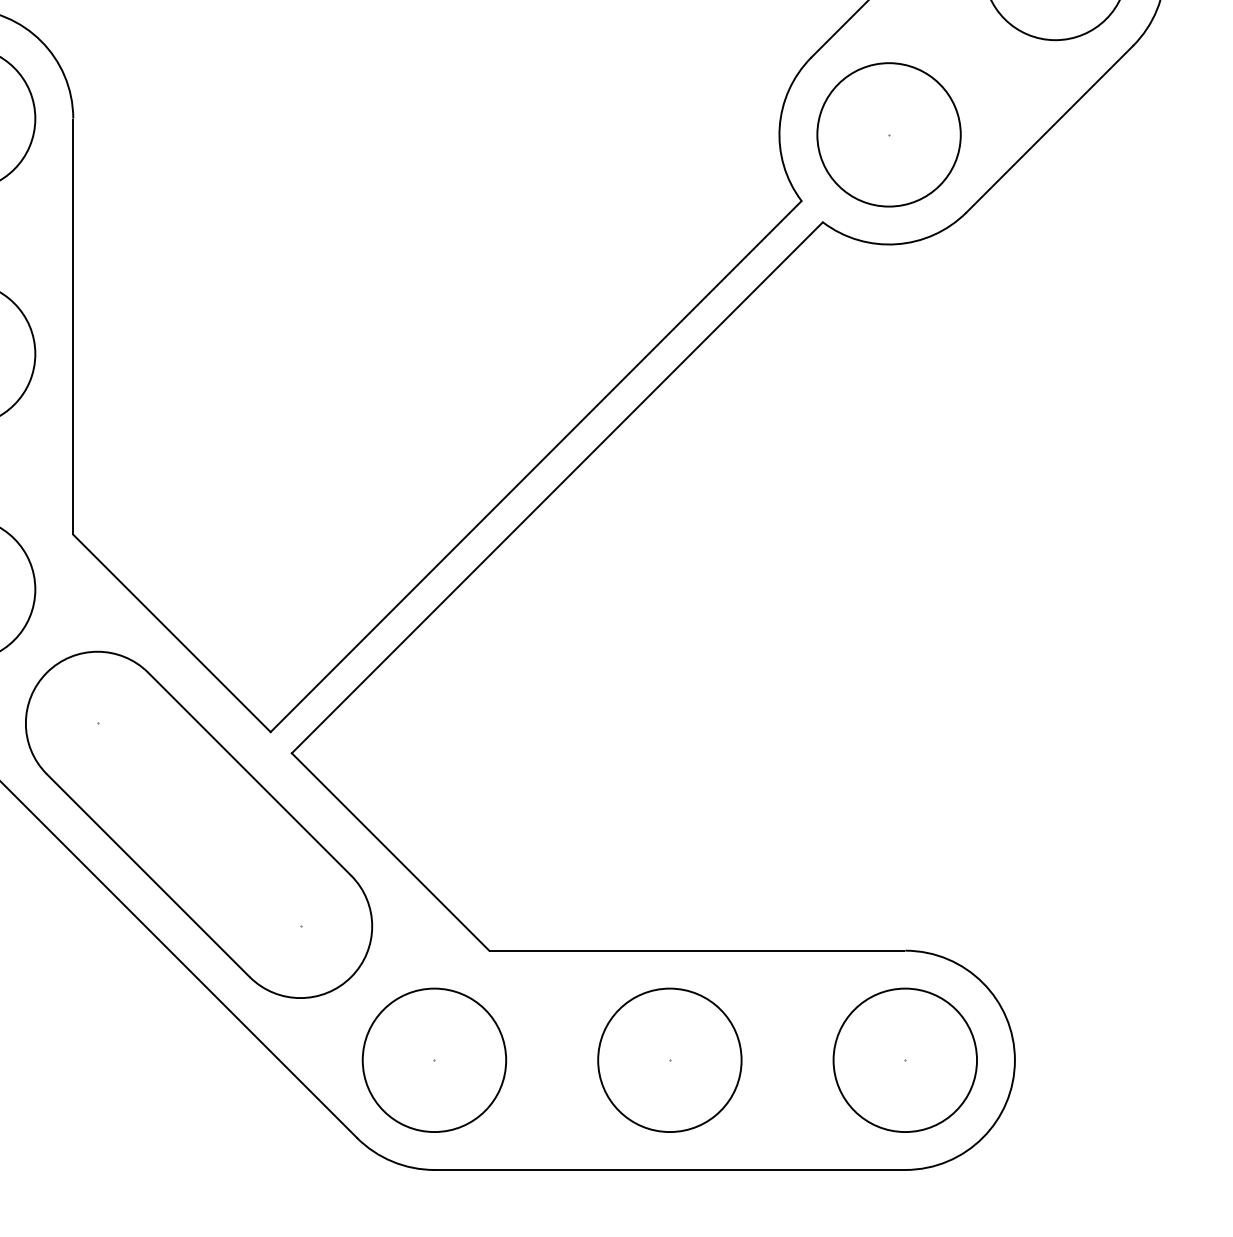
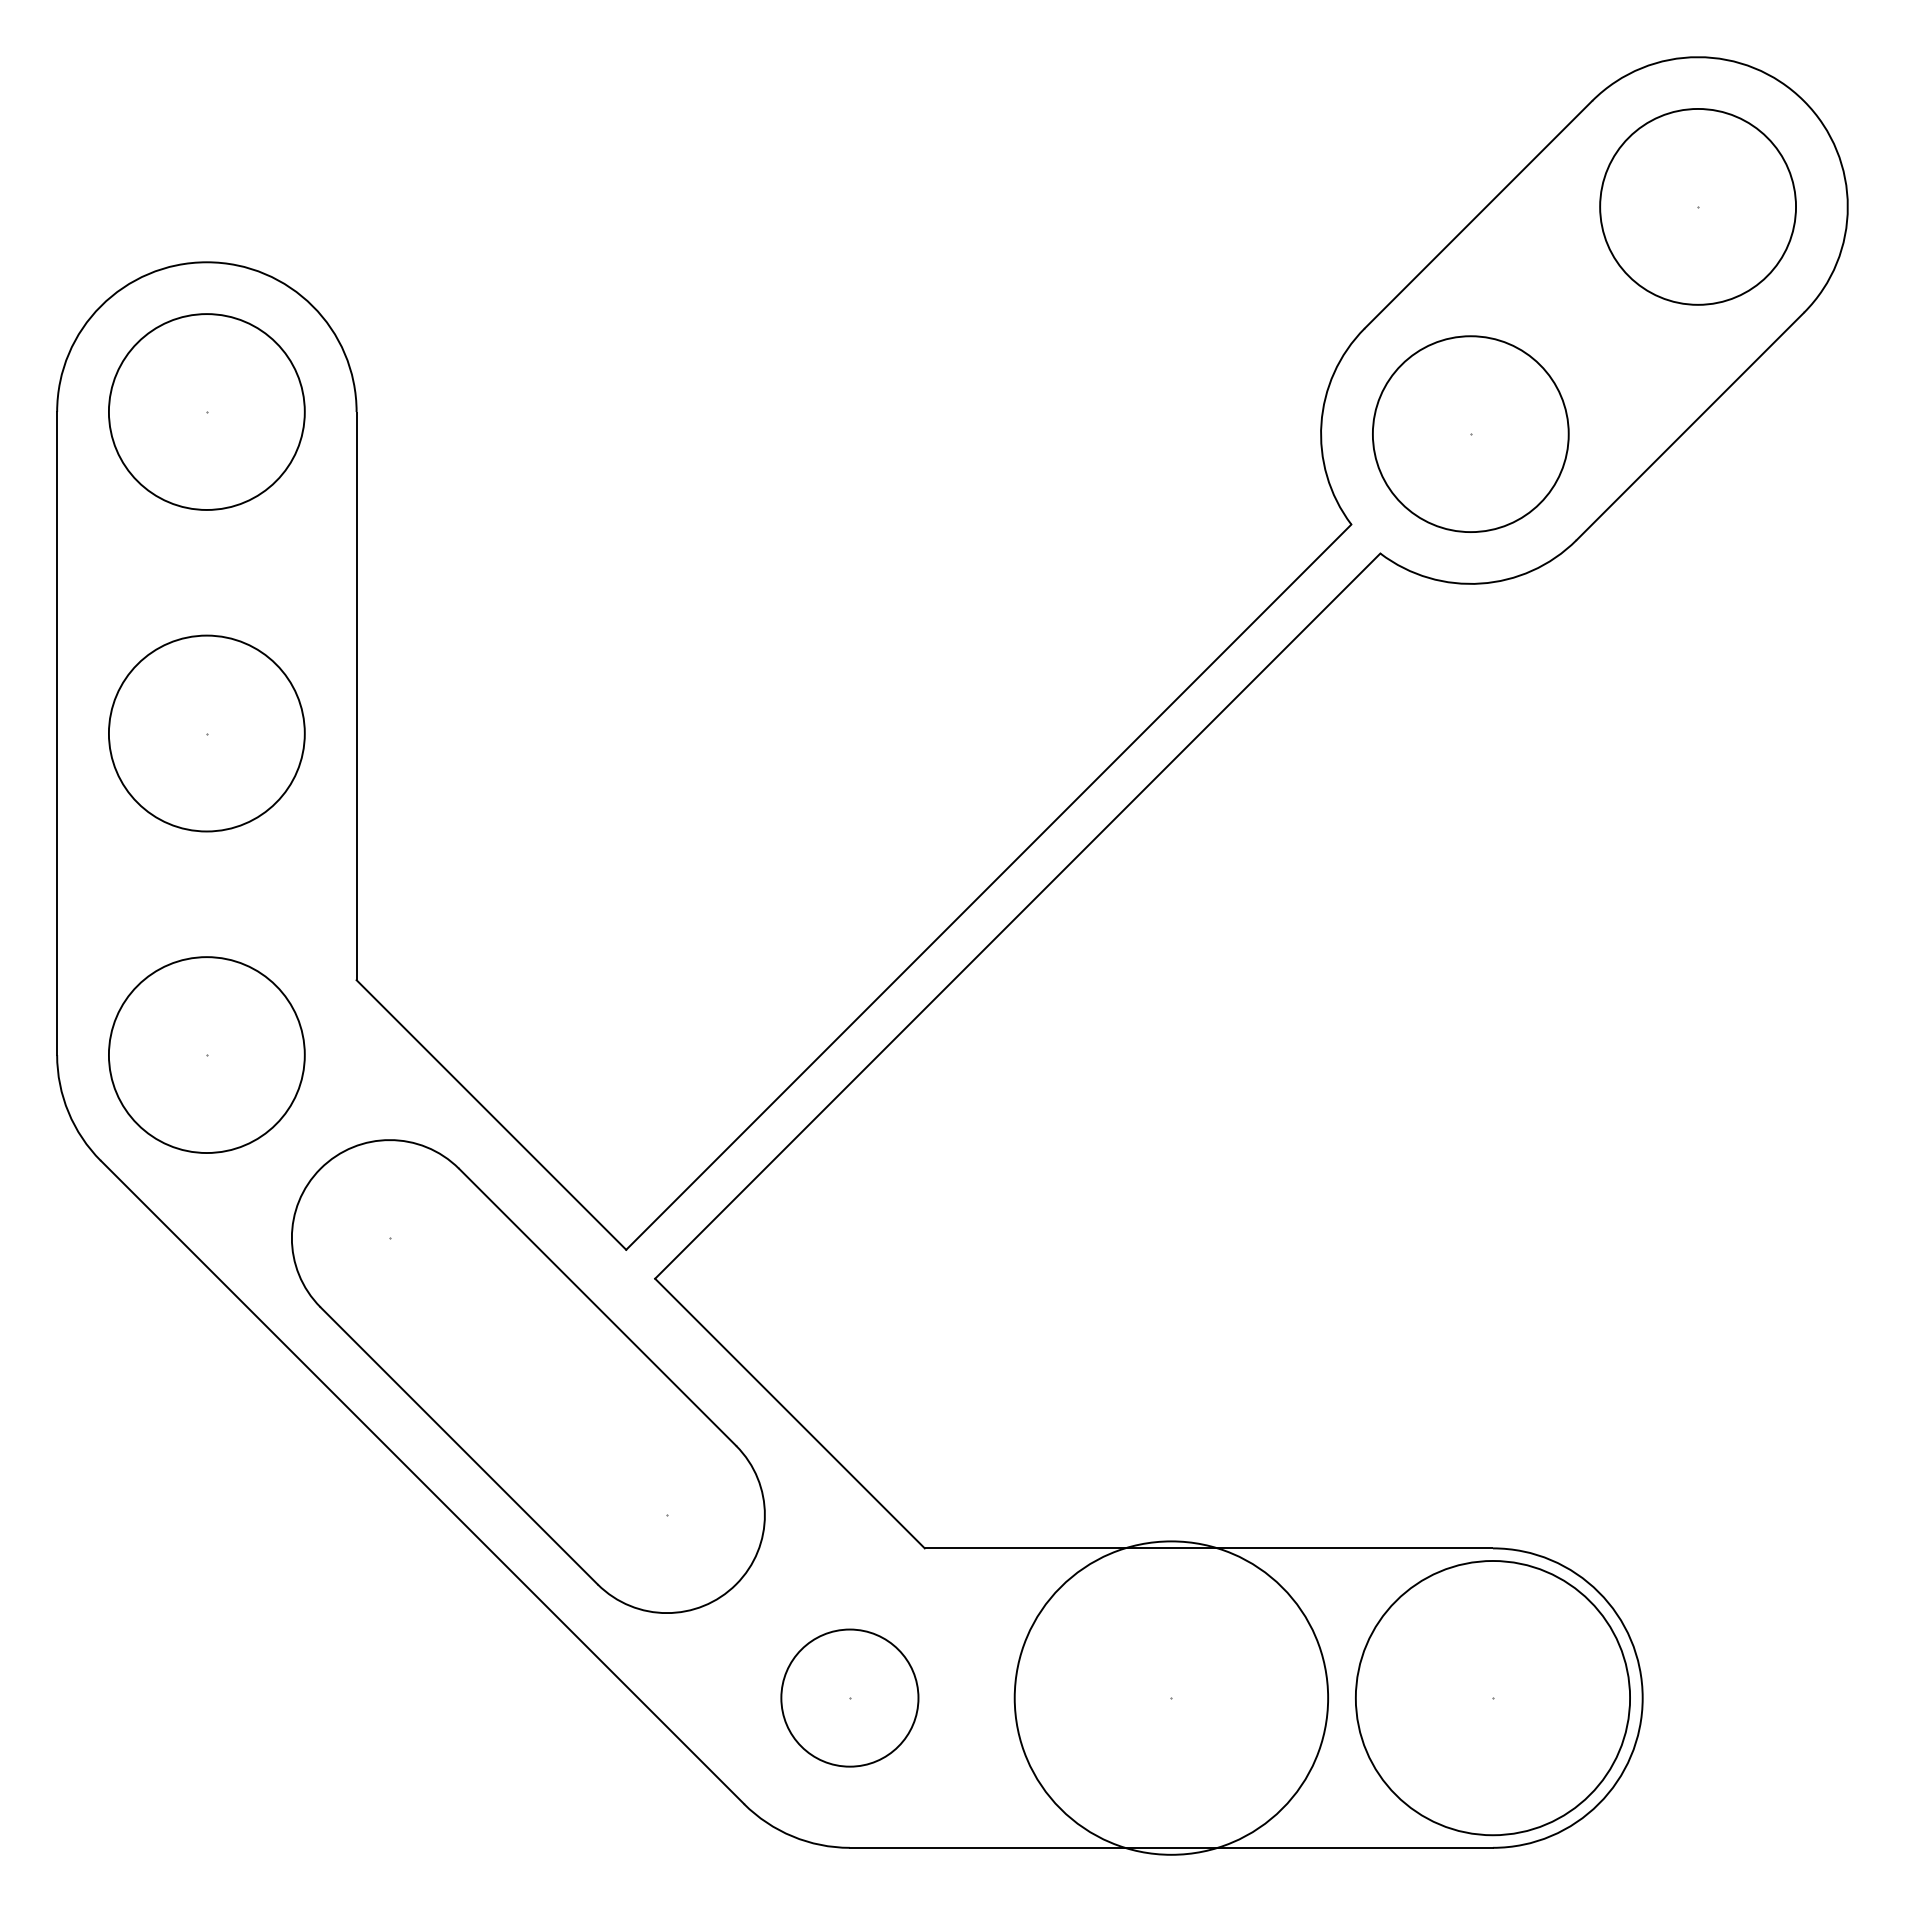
circle: (434, 1060) -> (849, 1698), size x0.7
circle: (669, 1060) -> (1171, 1698), size x1.6
circle: (904, 1060) -> (1492, 1698), size x1.4

